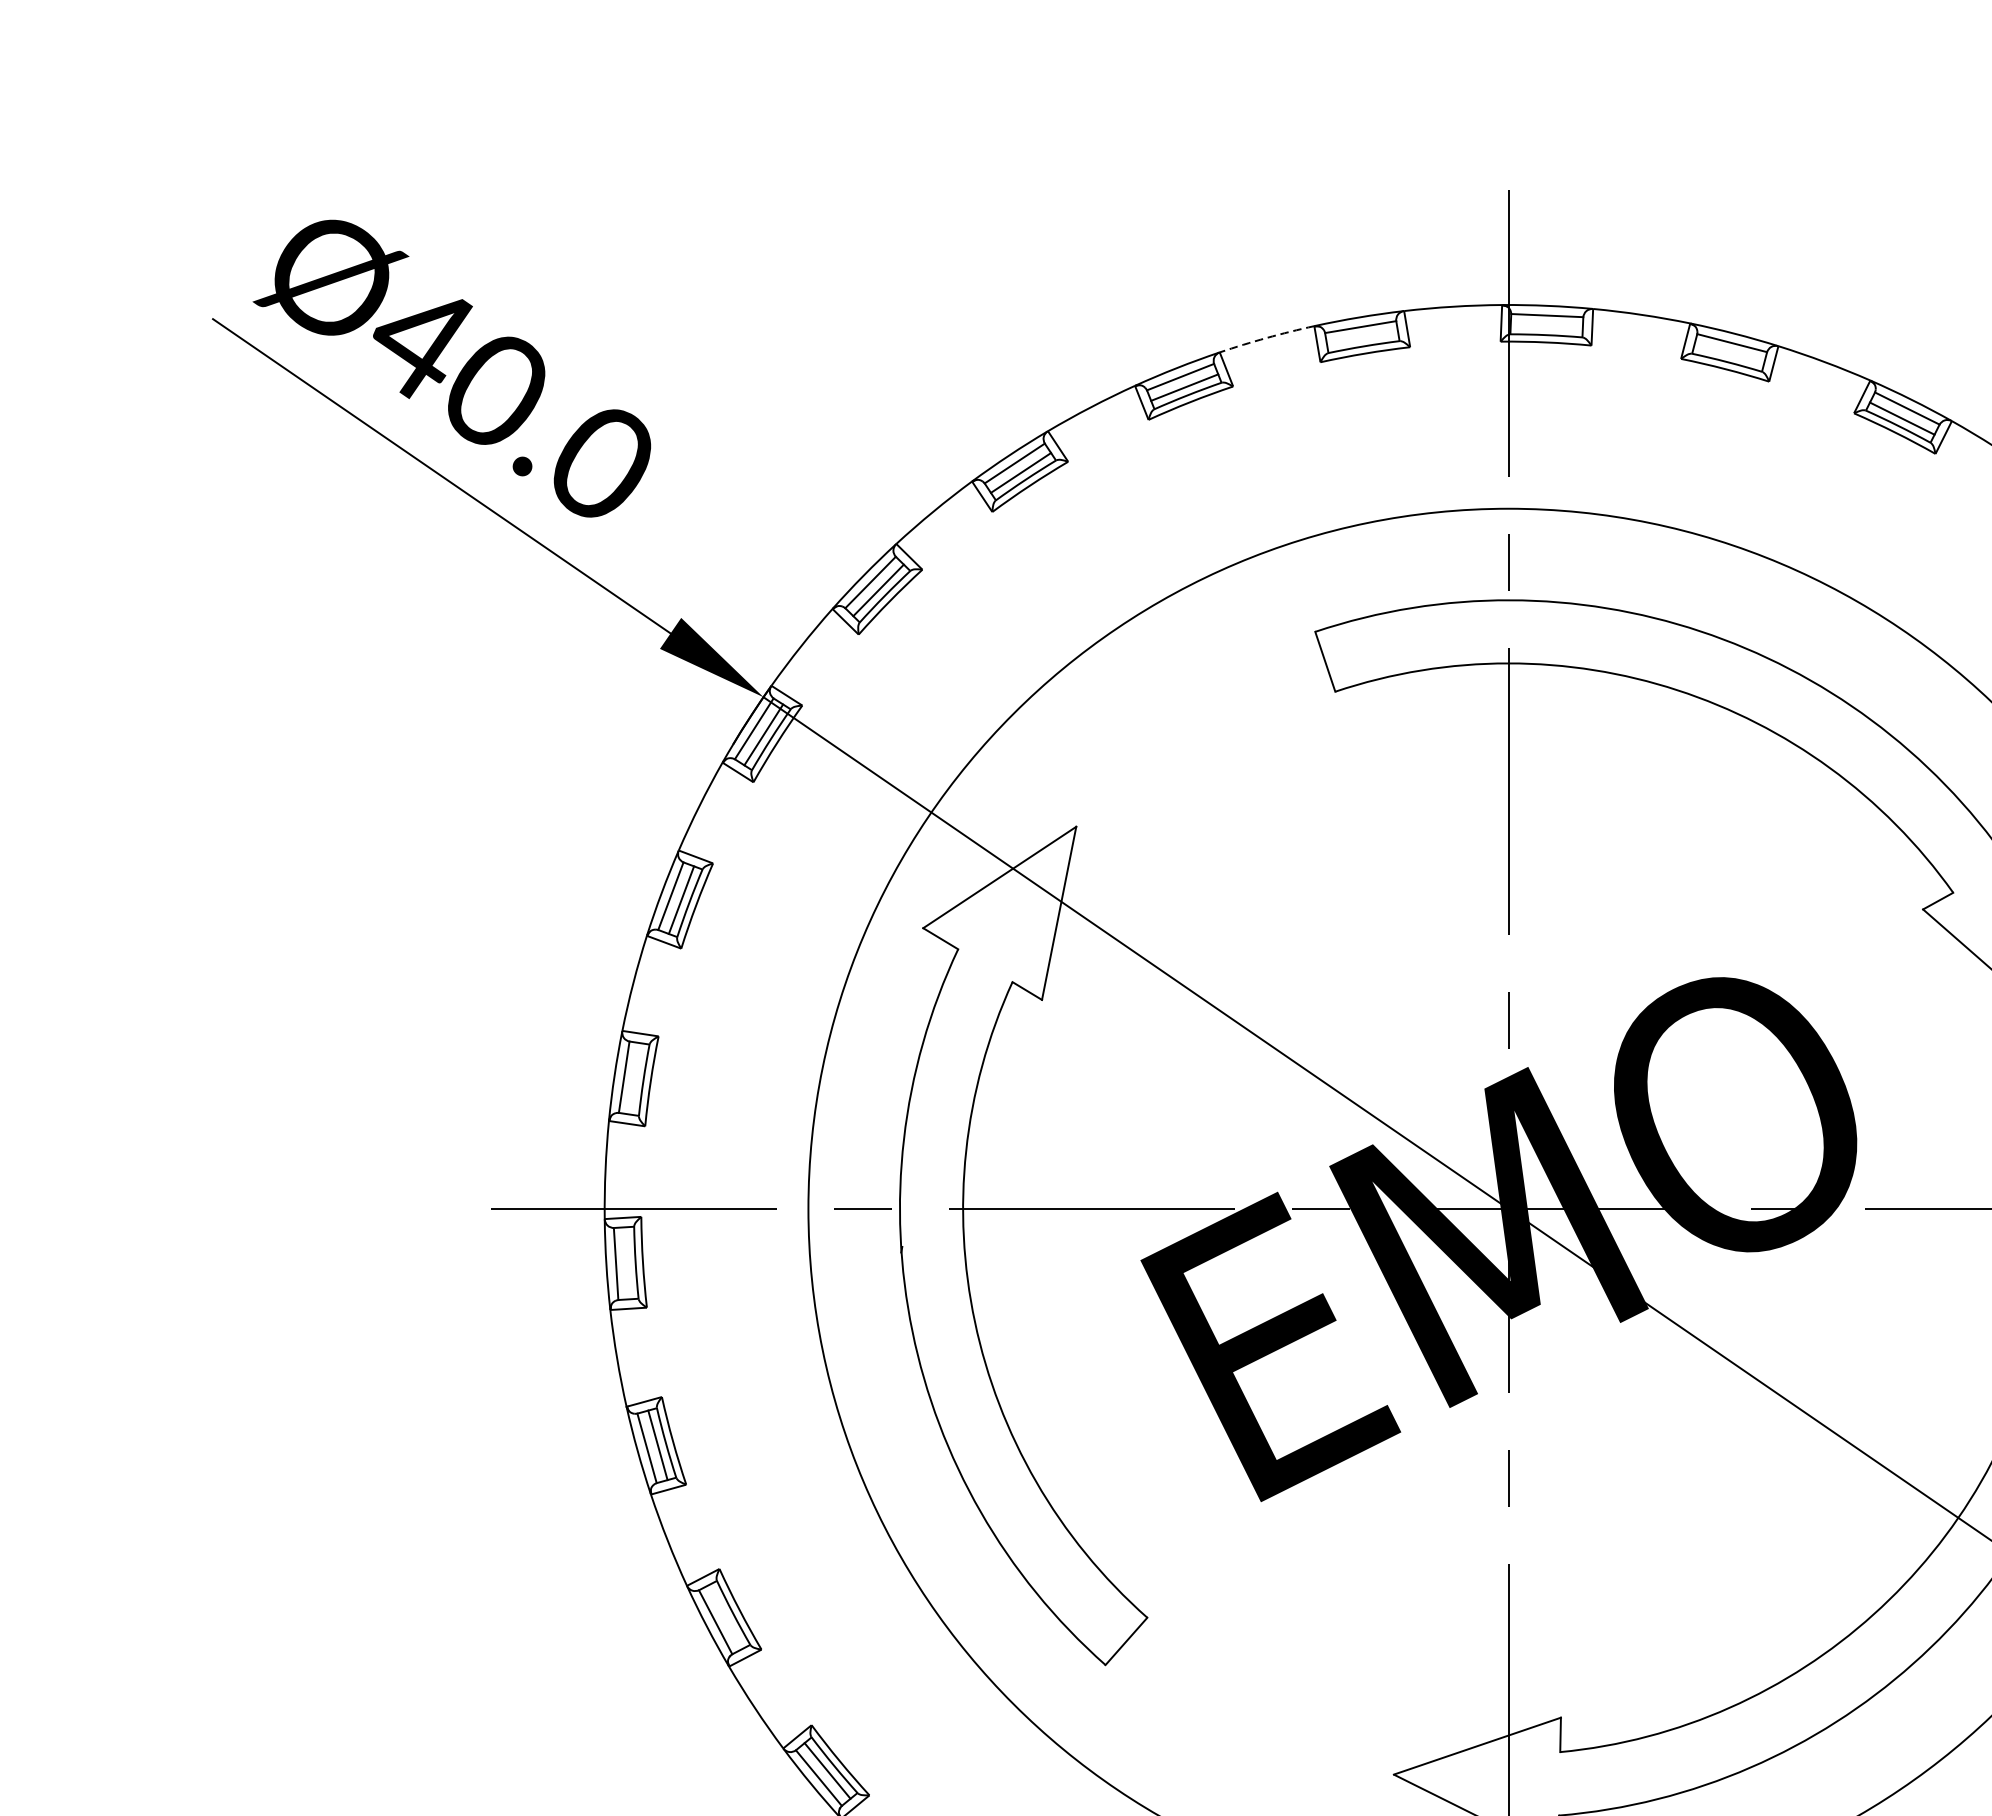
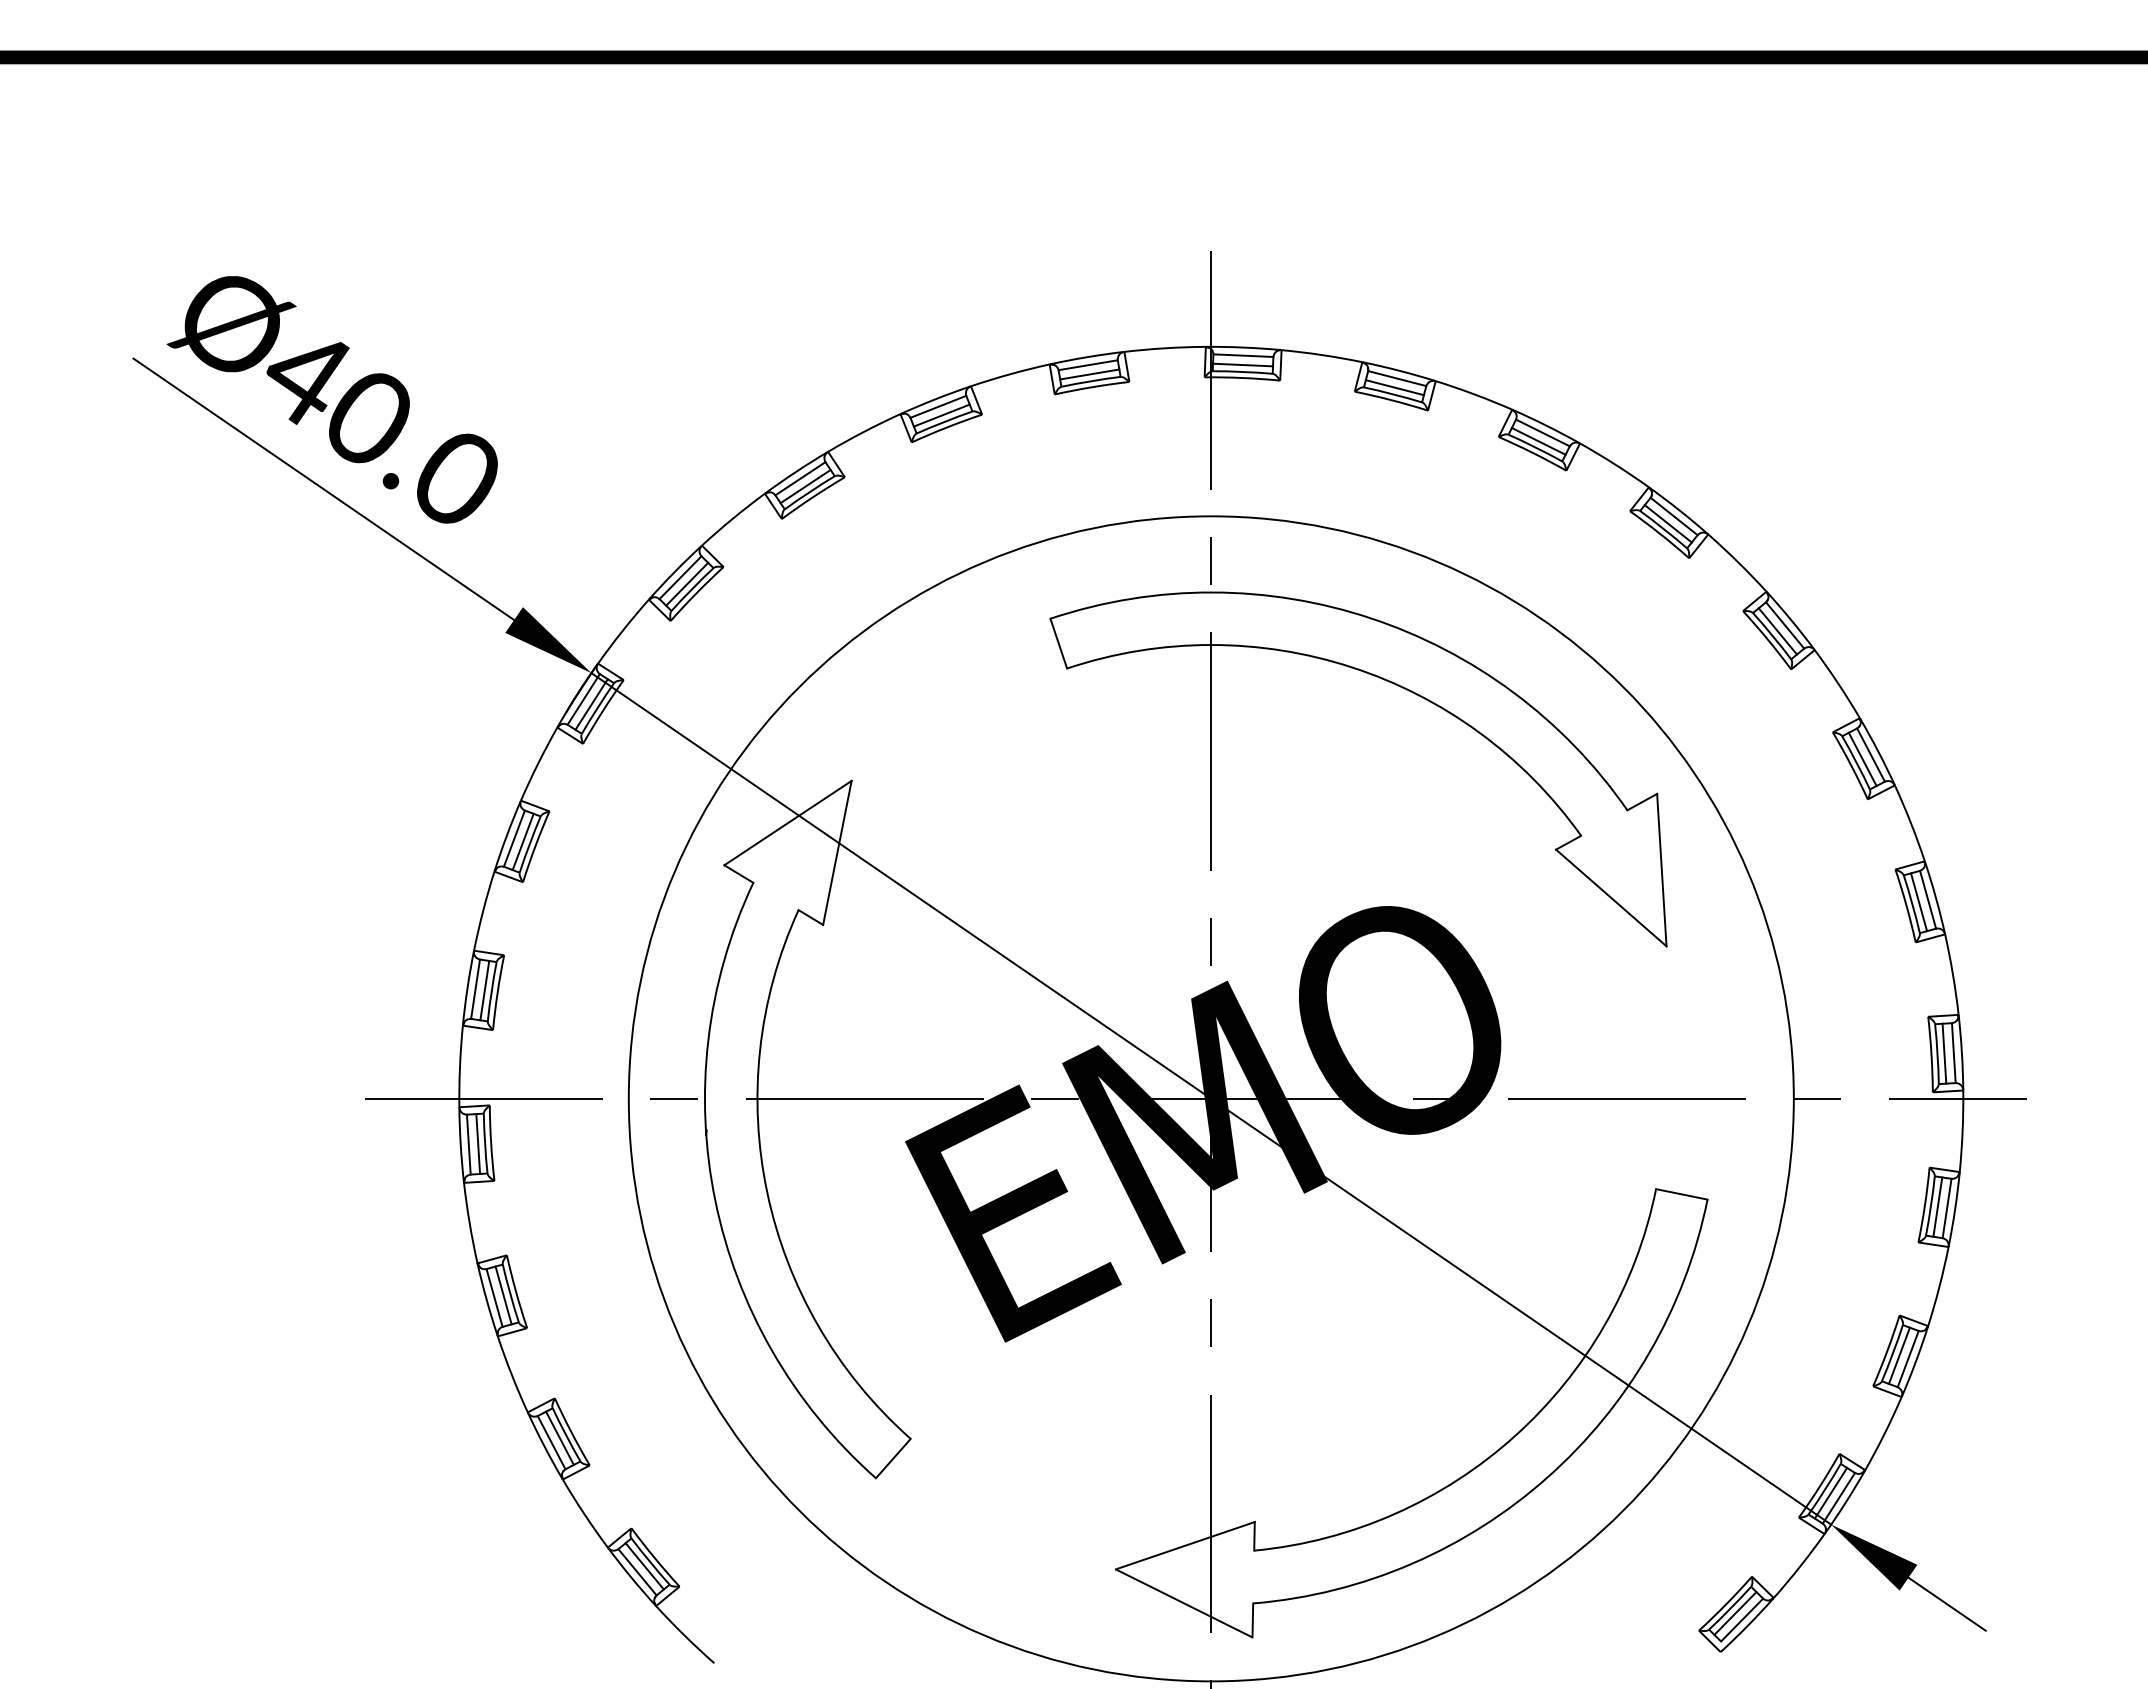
line: (1547, 326) -> (1243, 364), added
arc: (1267, 338) -> (1010, 374), dashed -> solid
line: (1362, 338) -> (1089, 374), added
line: (1728, 353) -> (1394, 387), added
line: (634, 1078) -> (484, 990), added
line: (627, 1262) -> (478, 1143), added
line: (725, 1616) -> (559, 1437), added

